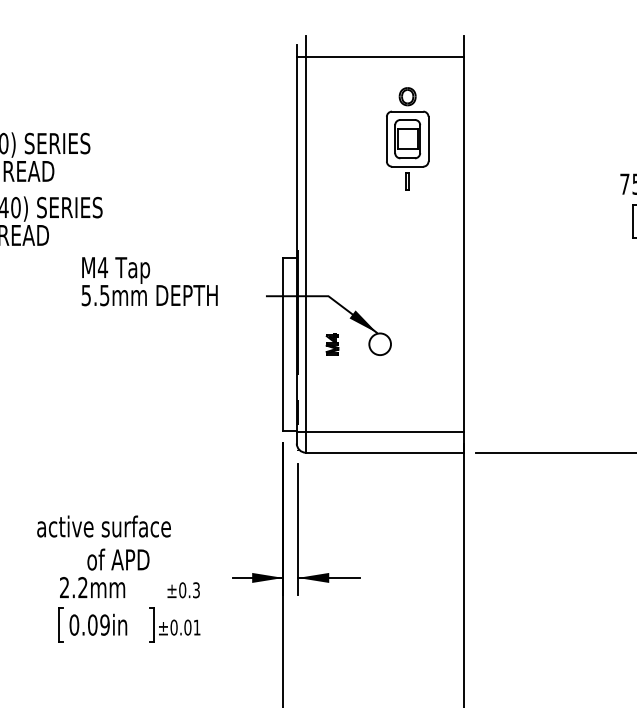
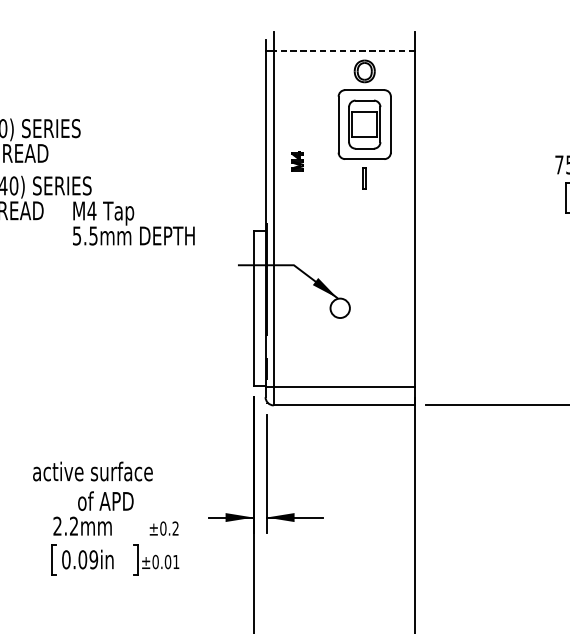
line: (384, 56) -> (344, 50), solid -> dashed
part: (407, 138) -> (364, 123), size x1.4
text: (149, 281) -> (133, 223), moved
part: (332, 344) -> (297, 161), moved
text: (196, 590) -> (175, 528), ±0.3 -> ±0.2

